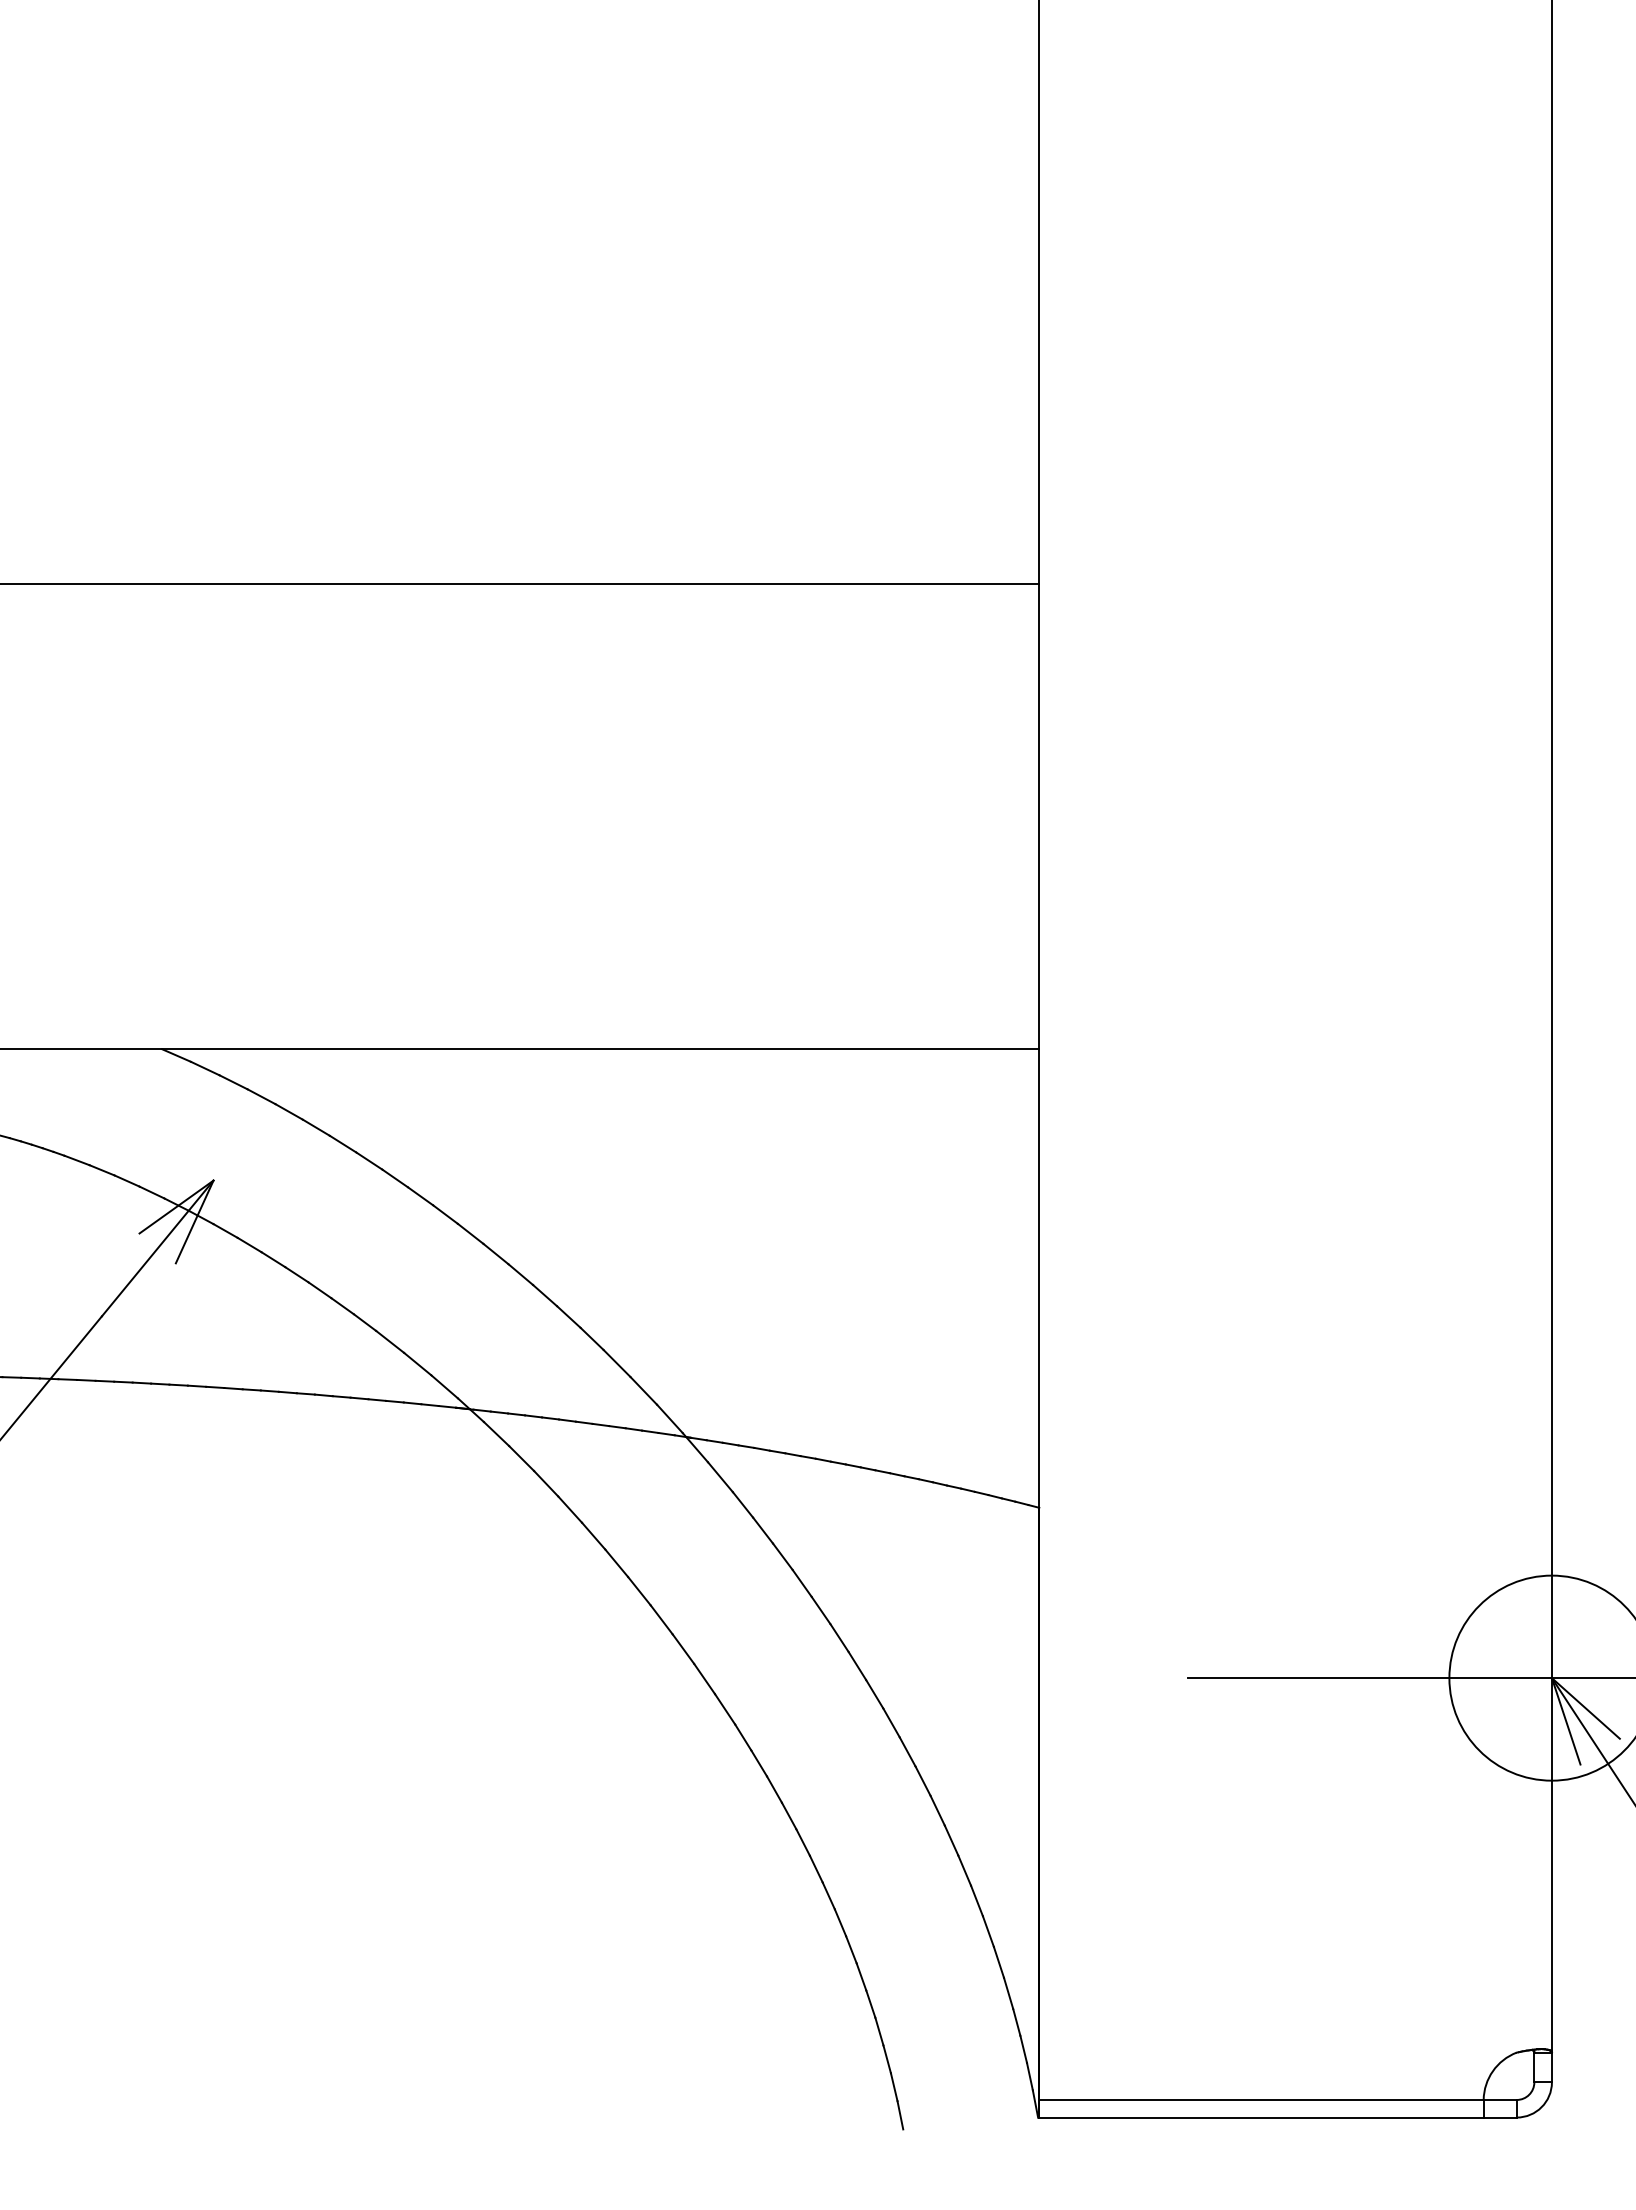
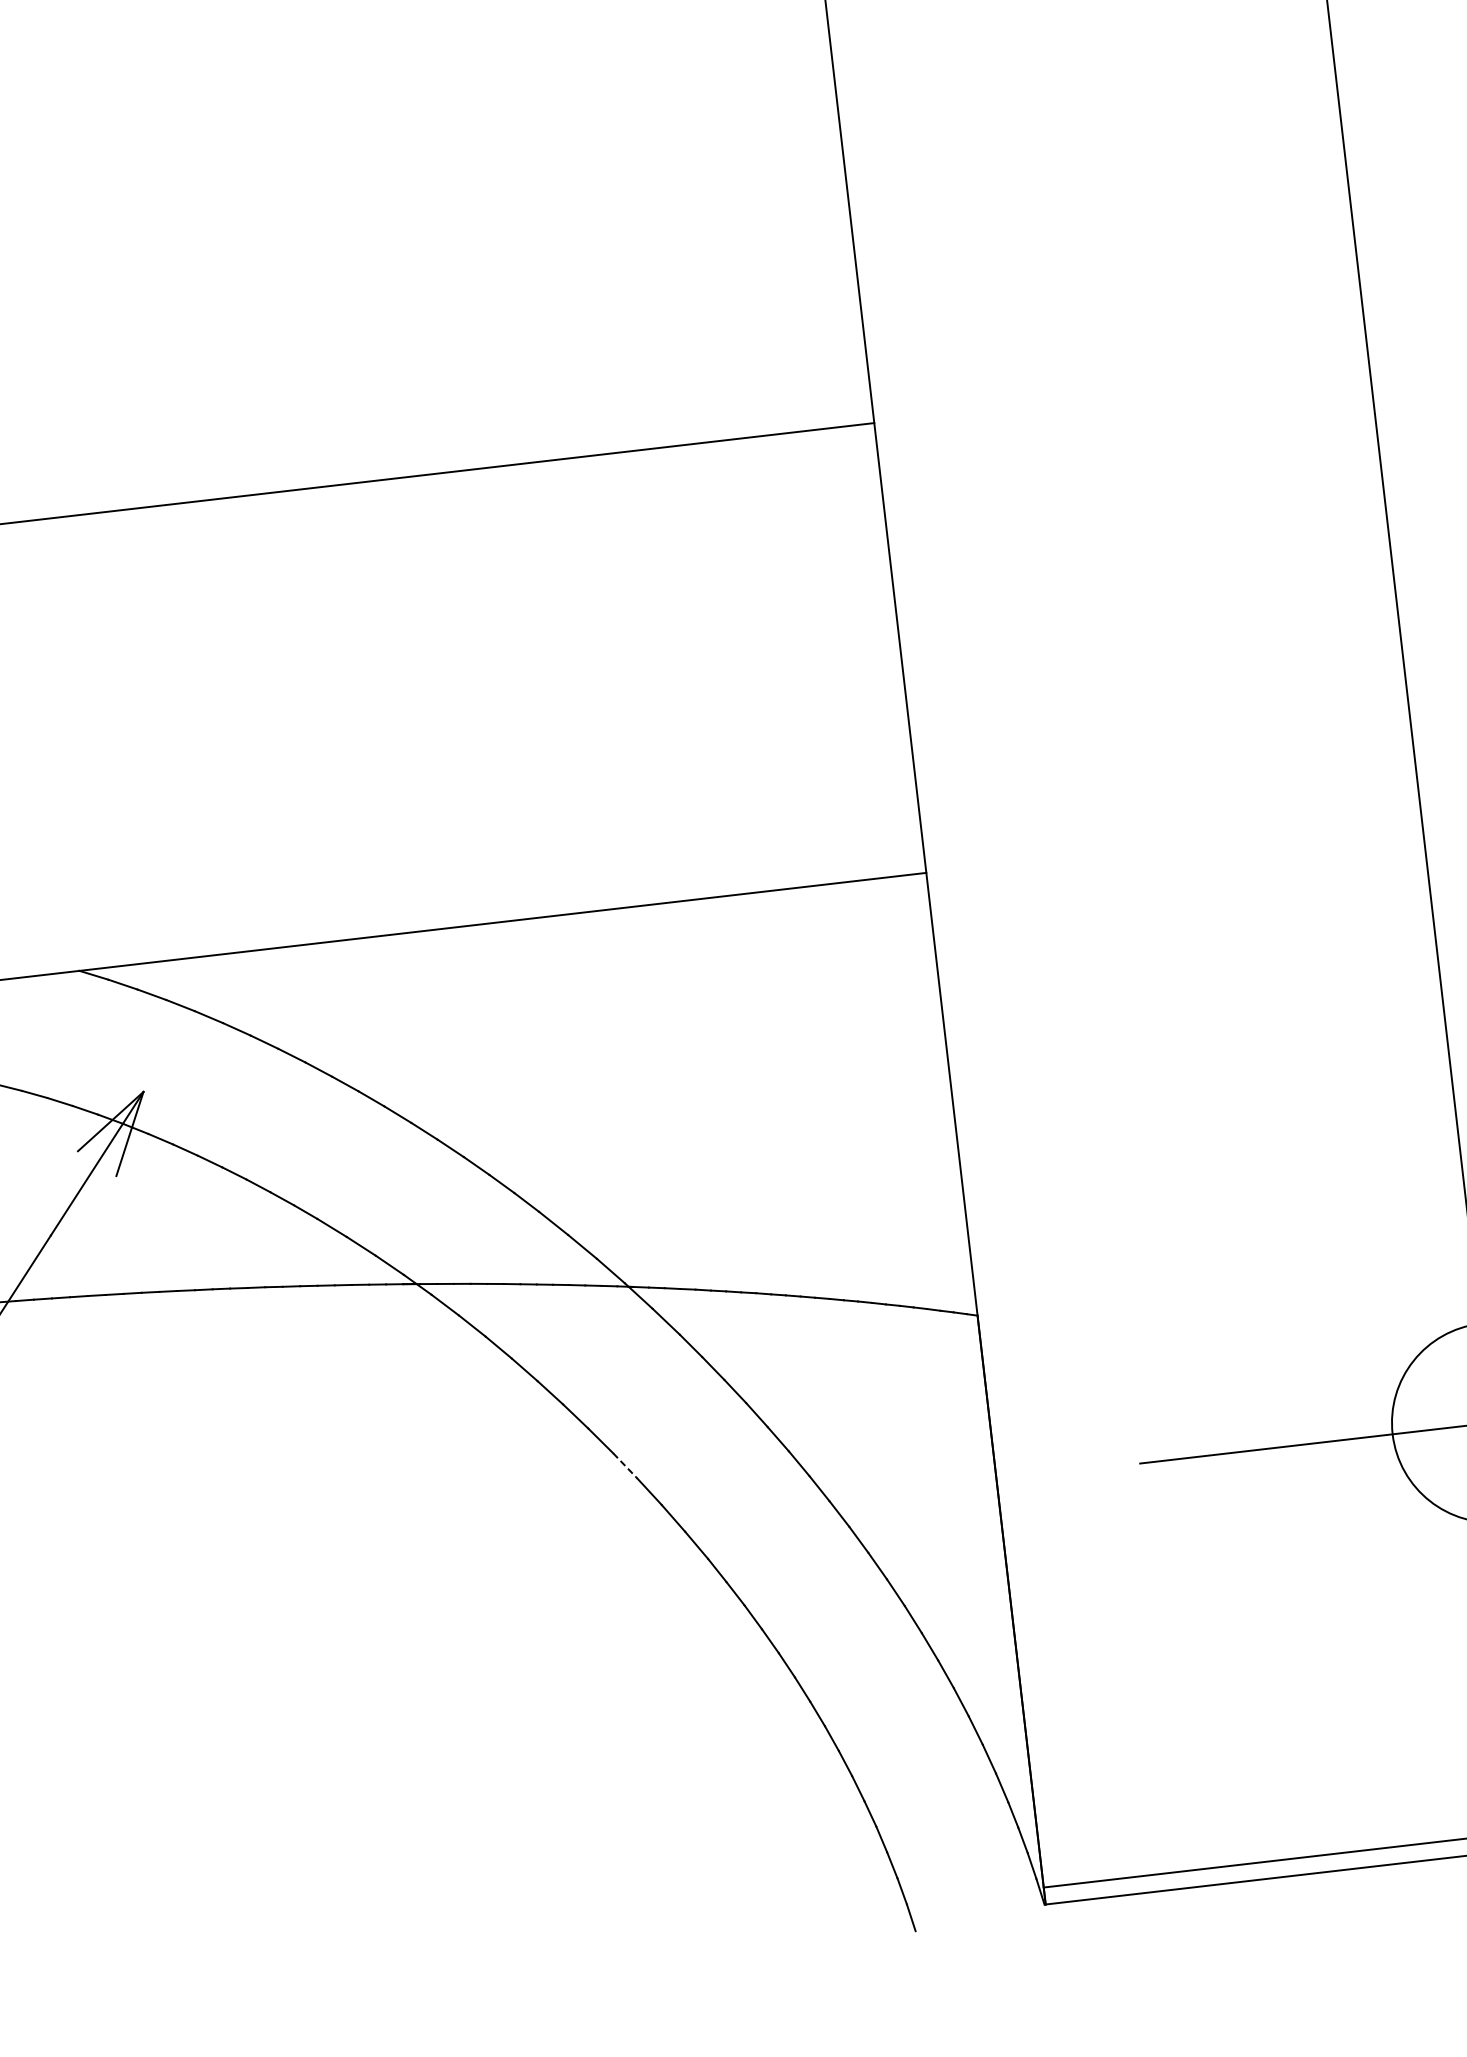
line: (662, 1620) -> (626, 1466), solid -> dashed

